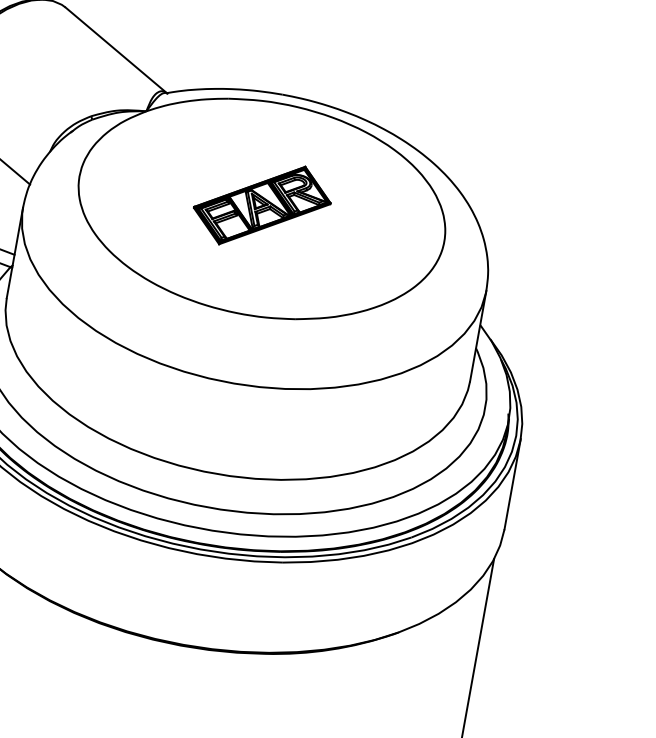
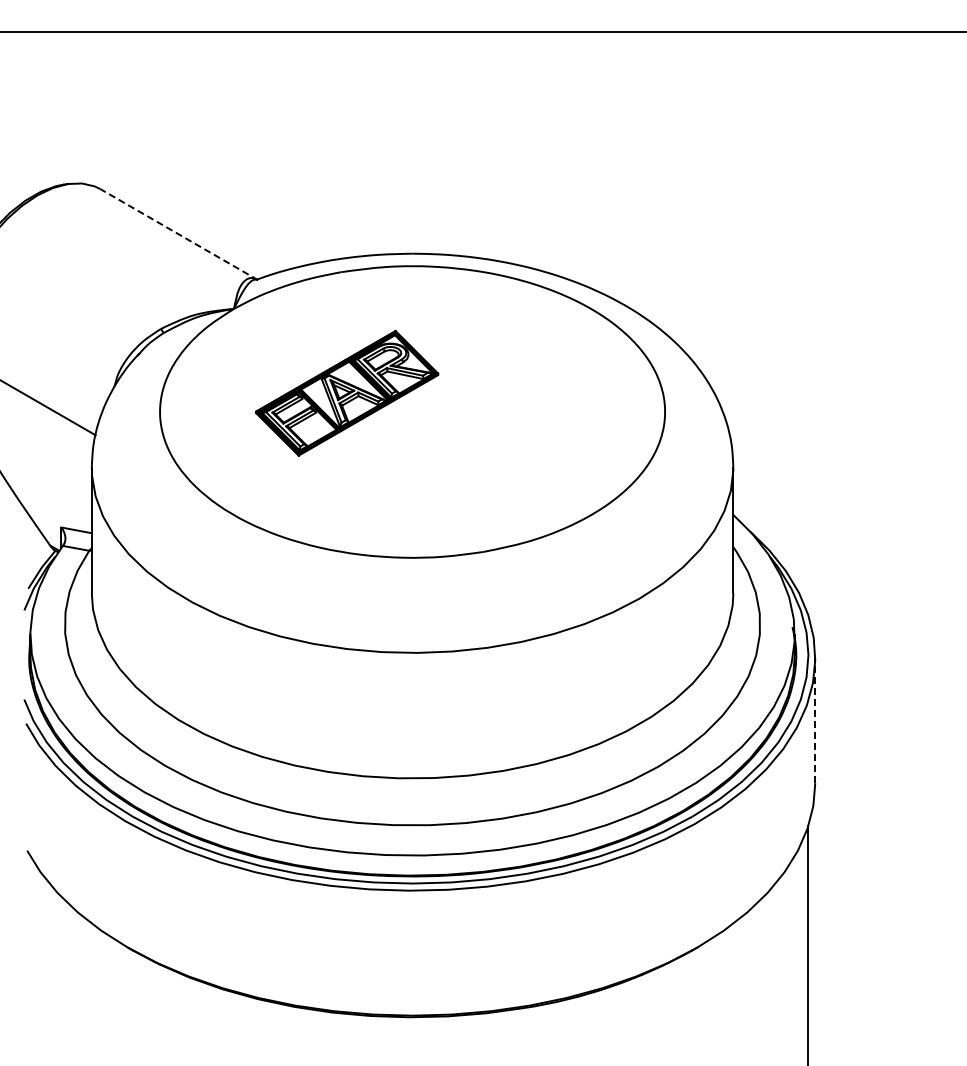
line: (116, 50) -> (179, 234), solid -> dashed
part: (262, 204) -> (347, 392), moved
line: (512, 484) -> (815, 720), solid -> dashed

